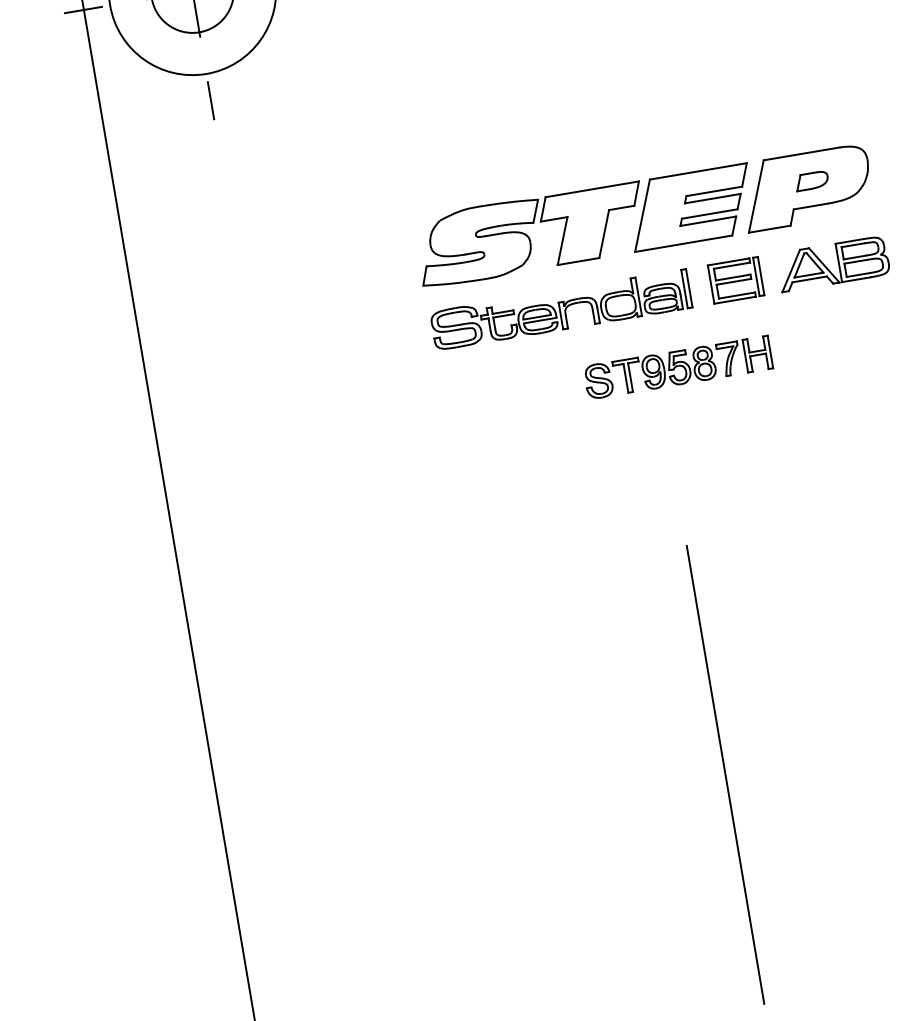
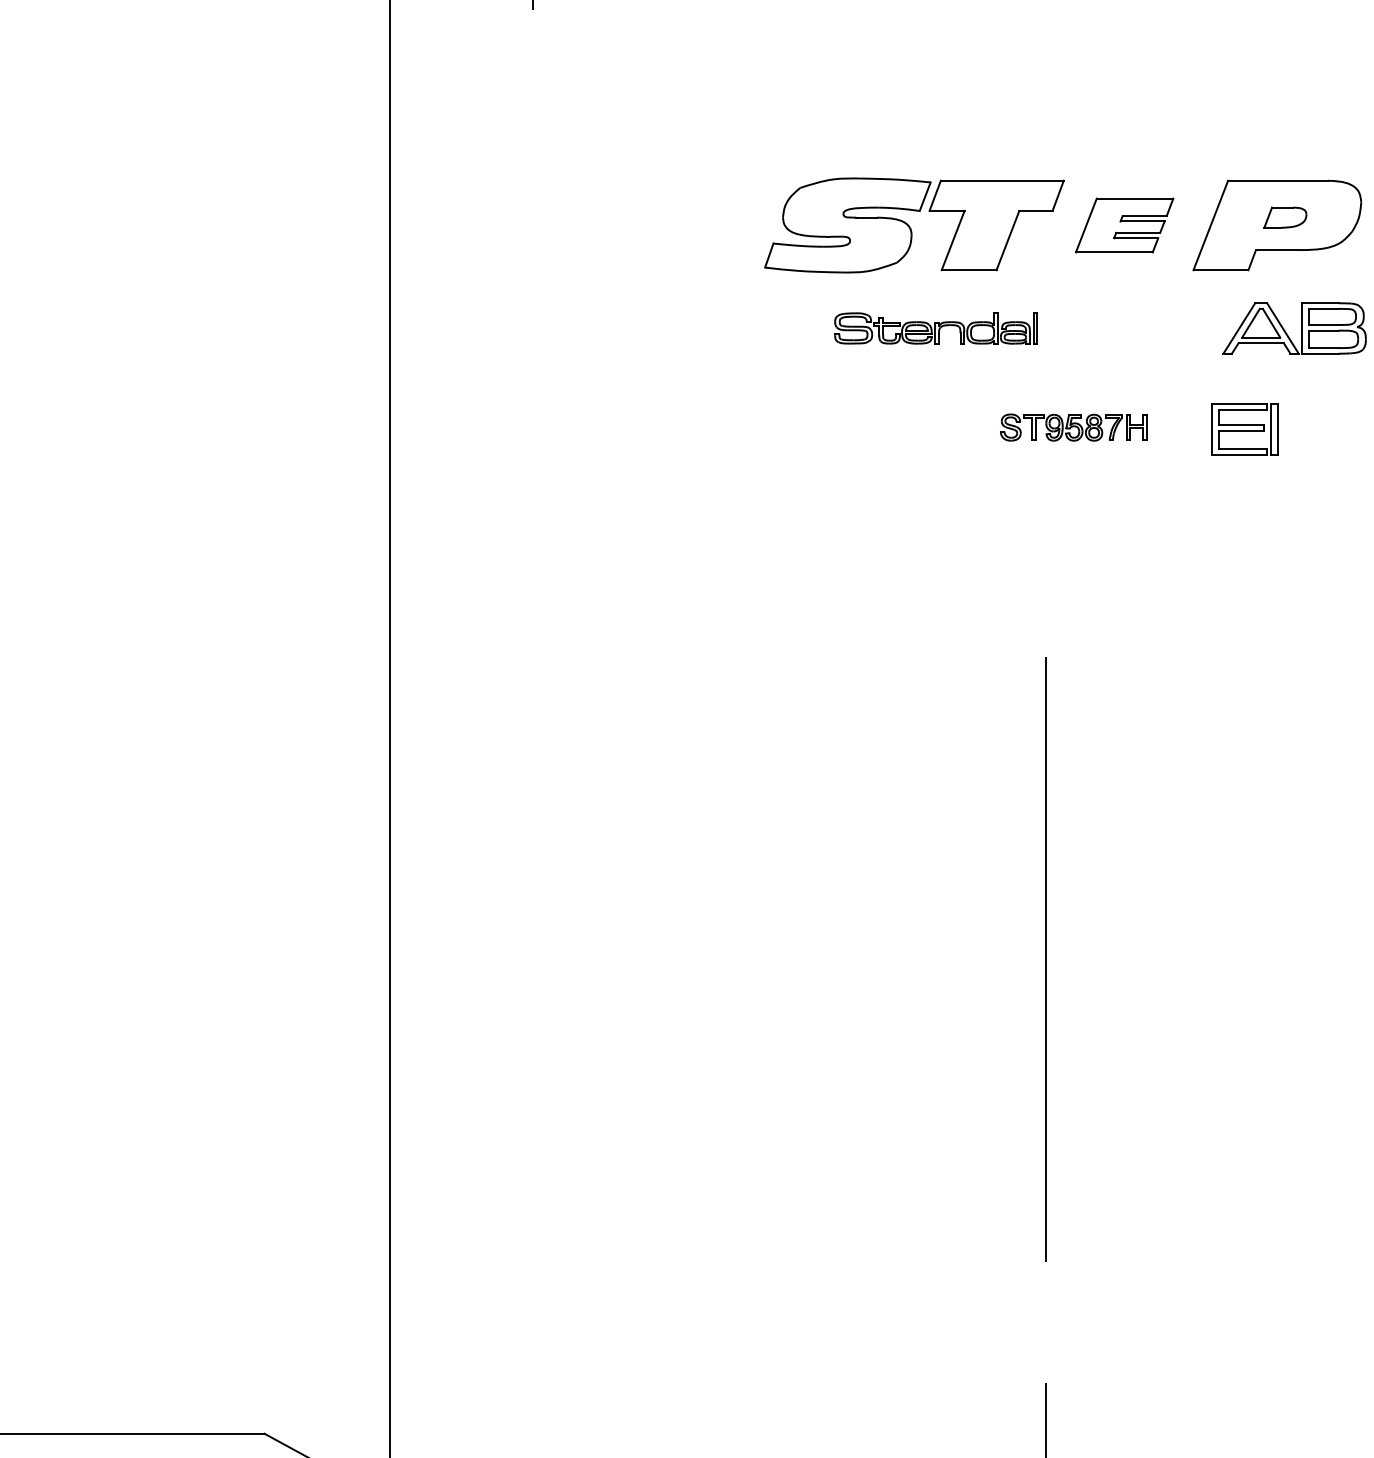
part: (690, 207) -> (1124, 225), size x0.6
part: (735, 280) -> (1244, 429), moved
part: (560, 310) -> (935, 328), size x0.6
part: (677, 367) -> (1073, 427), size x0.6

